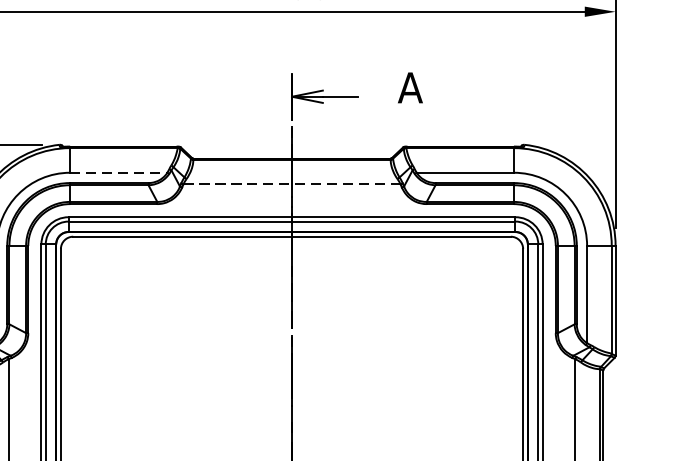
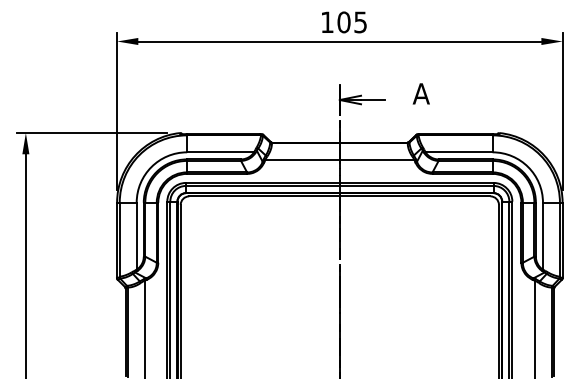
line: (120, 173) -> (221, 152), dashed -> solid
line: (291, 184) -> (339, 160), dashed -> solid

